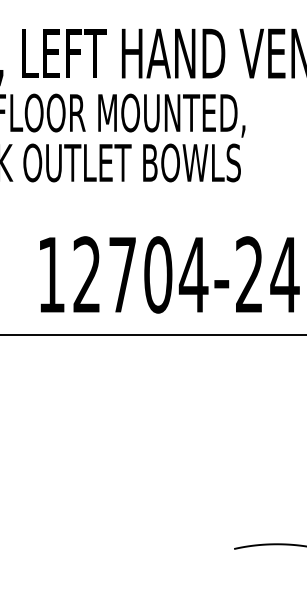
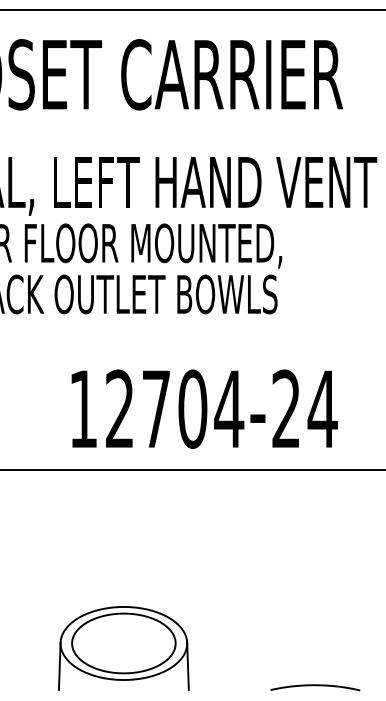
part: (90, 508) -> (123, 648), added

